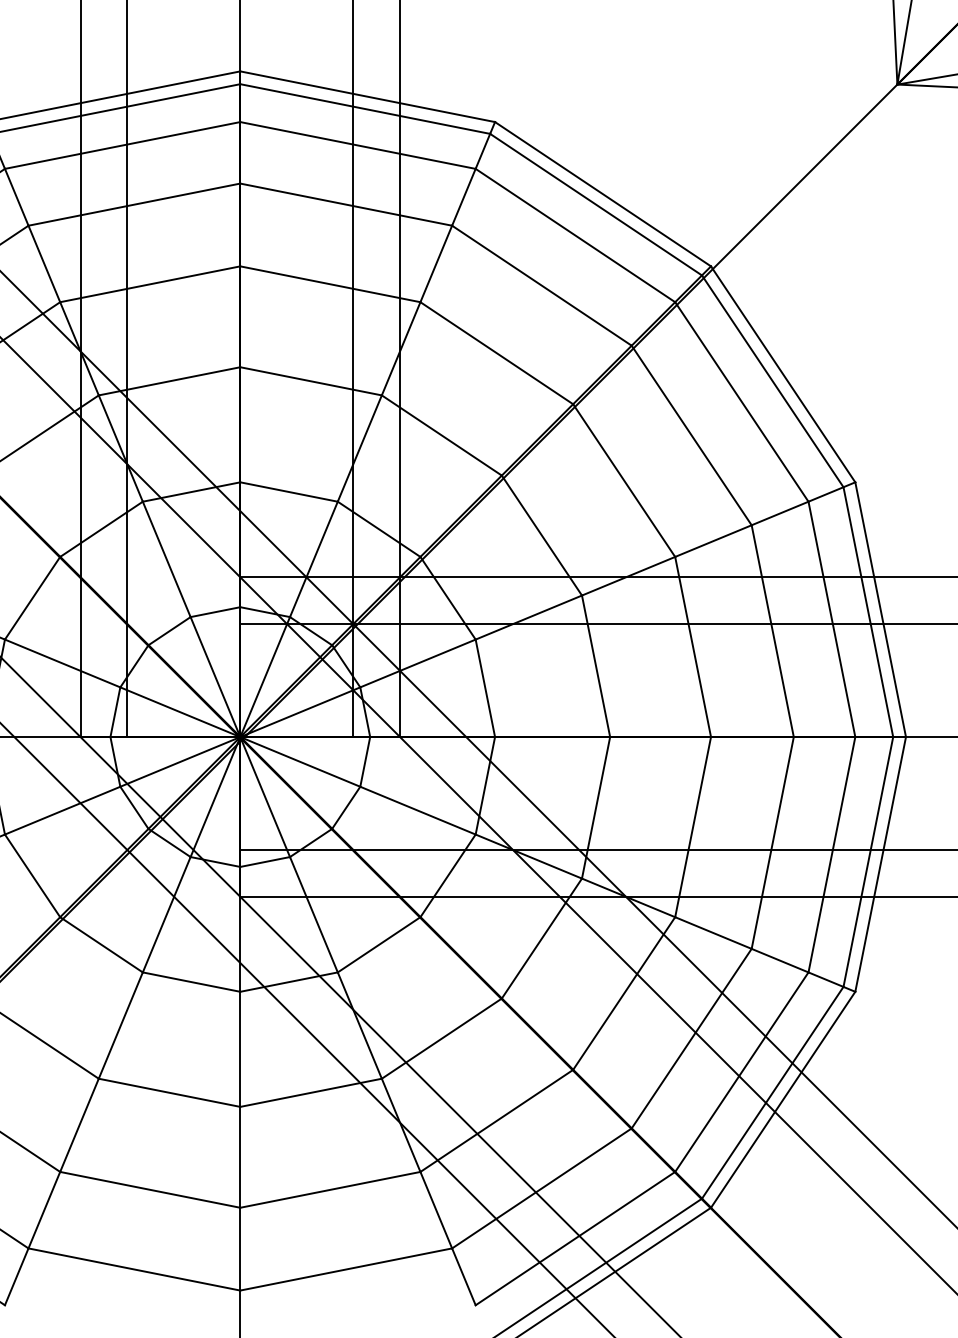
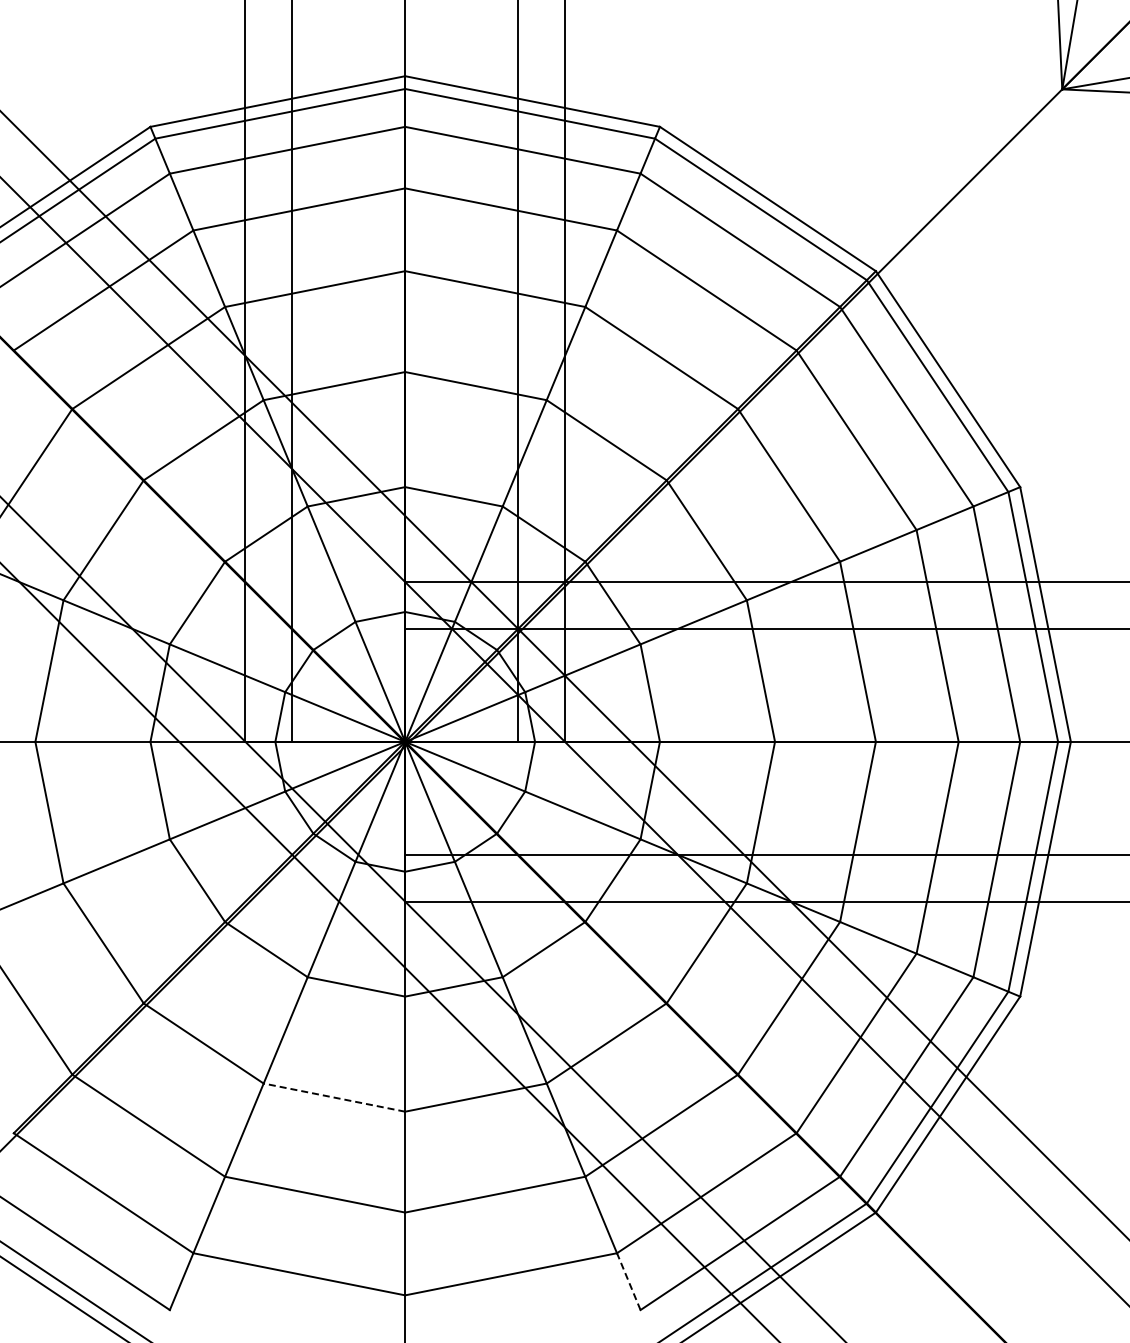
line: (168, 1092) -> (333, 1097), solid -> dashed
line: (463, 1276) -> (628, 1281), solid -> dashed

